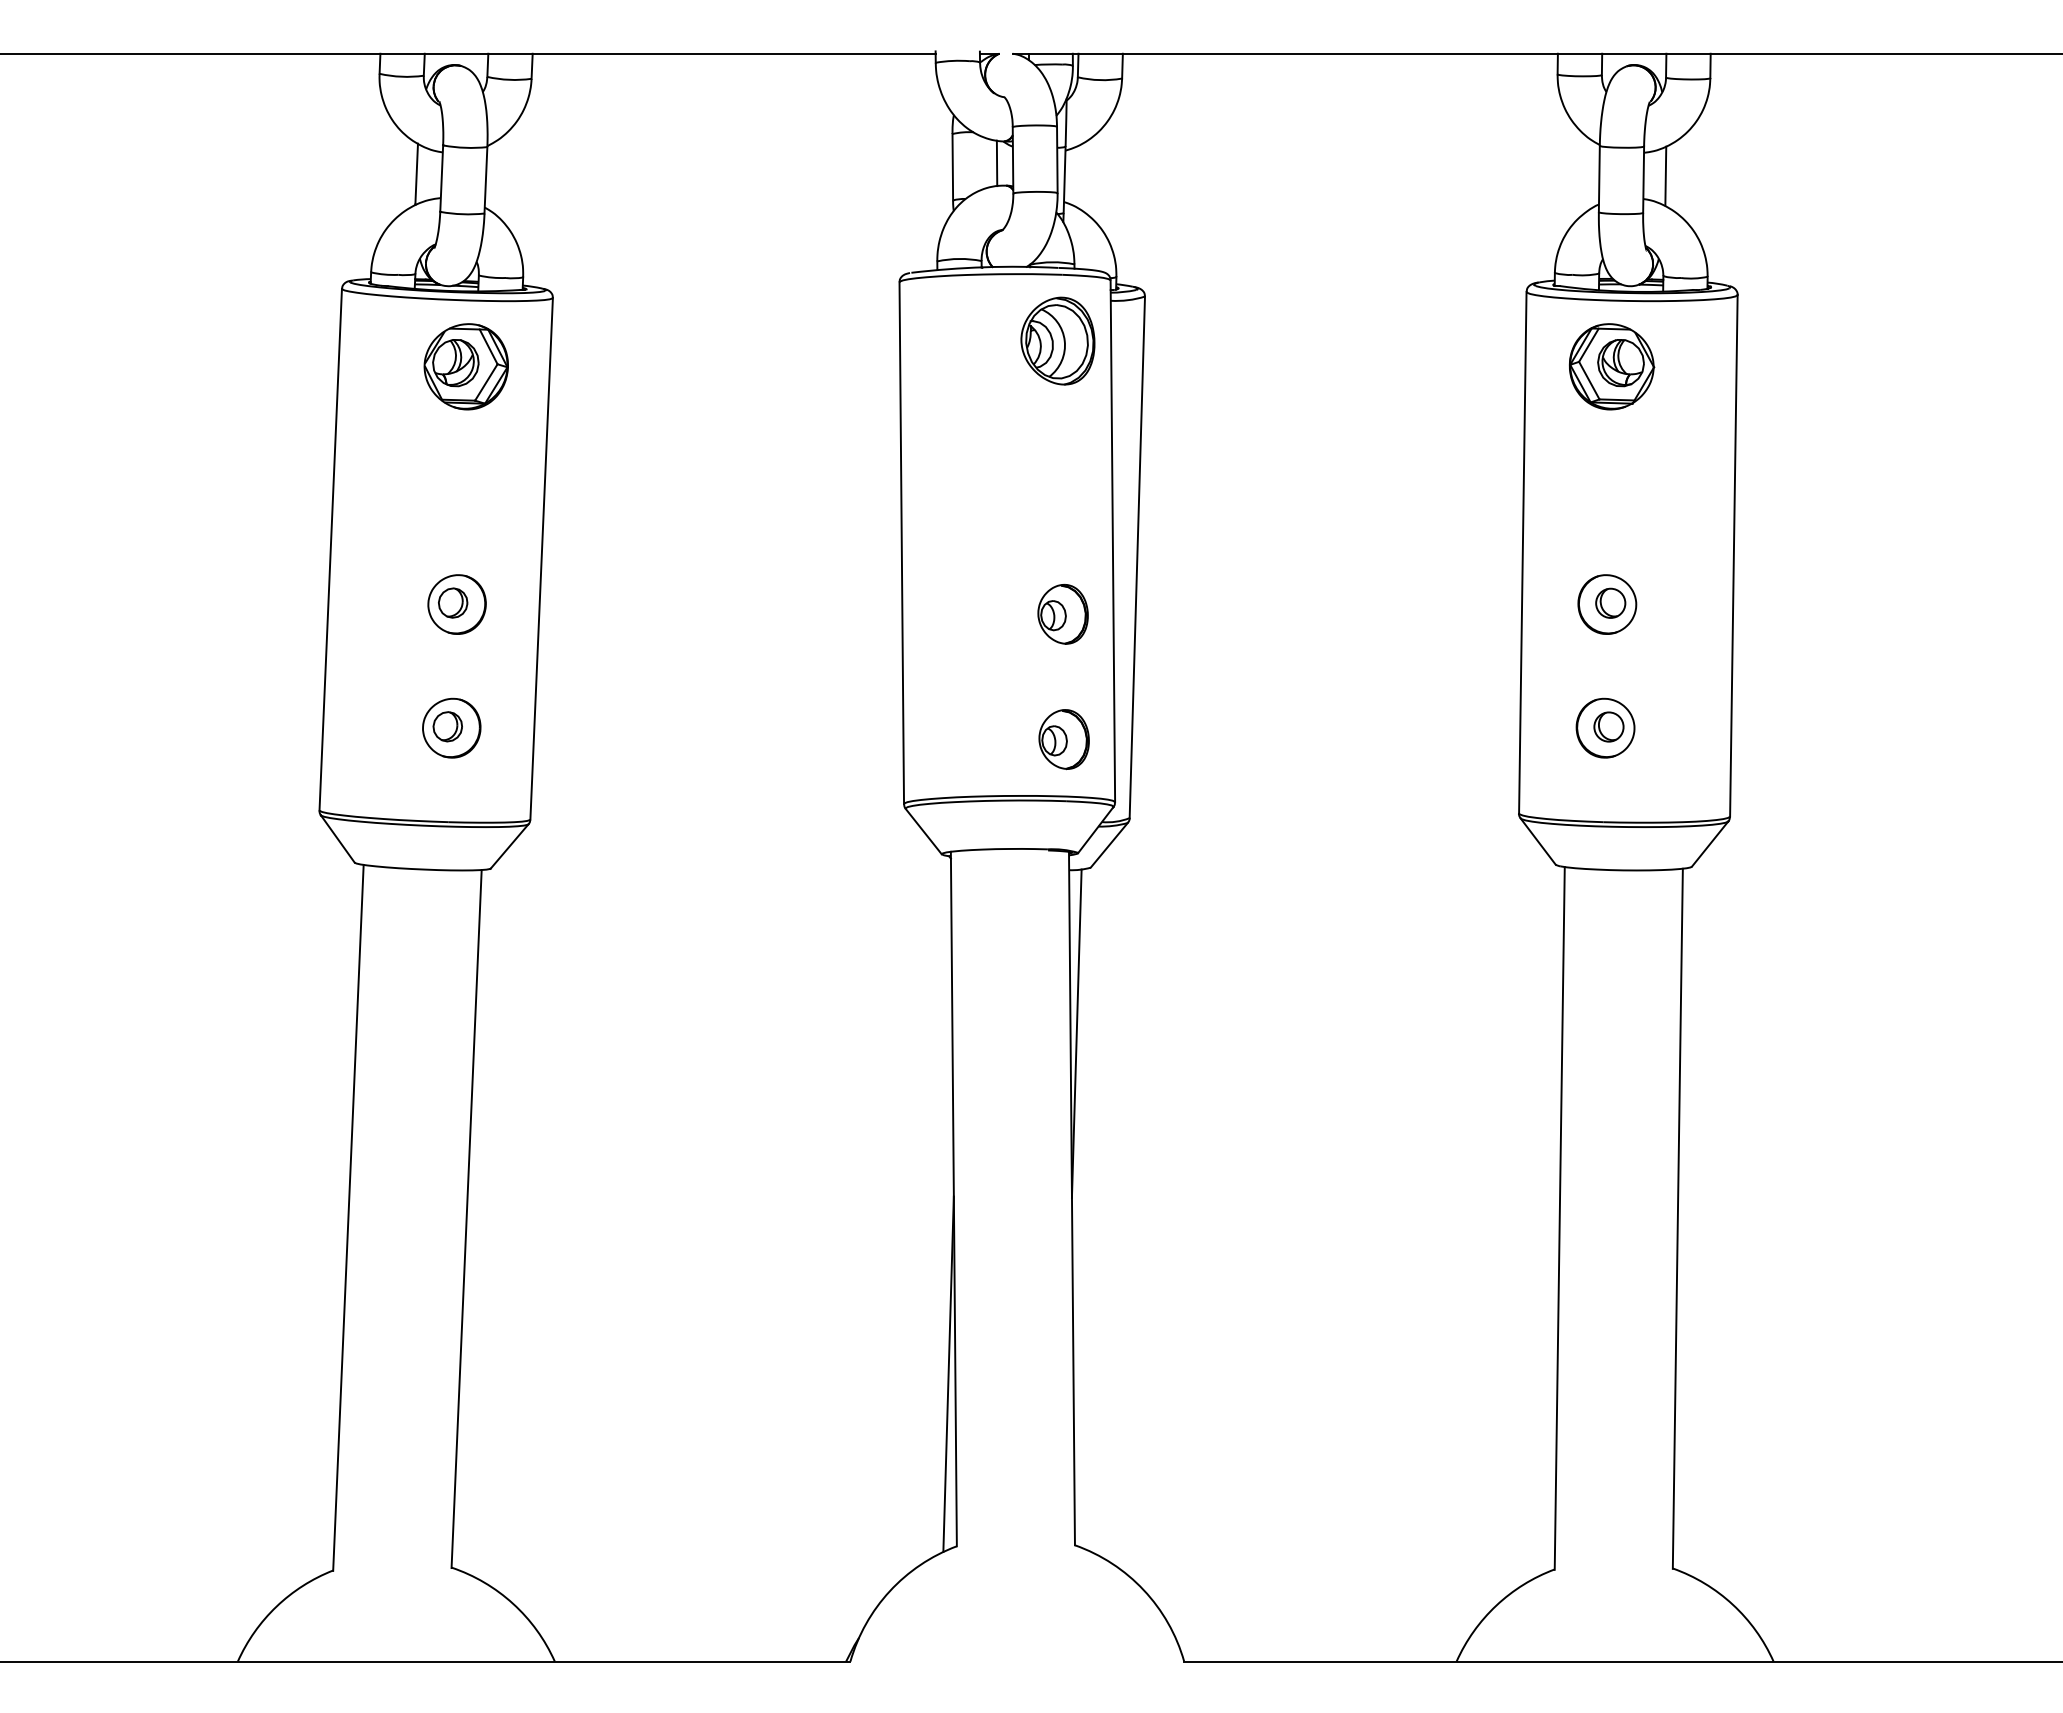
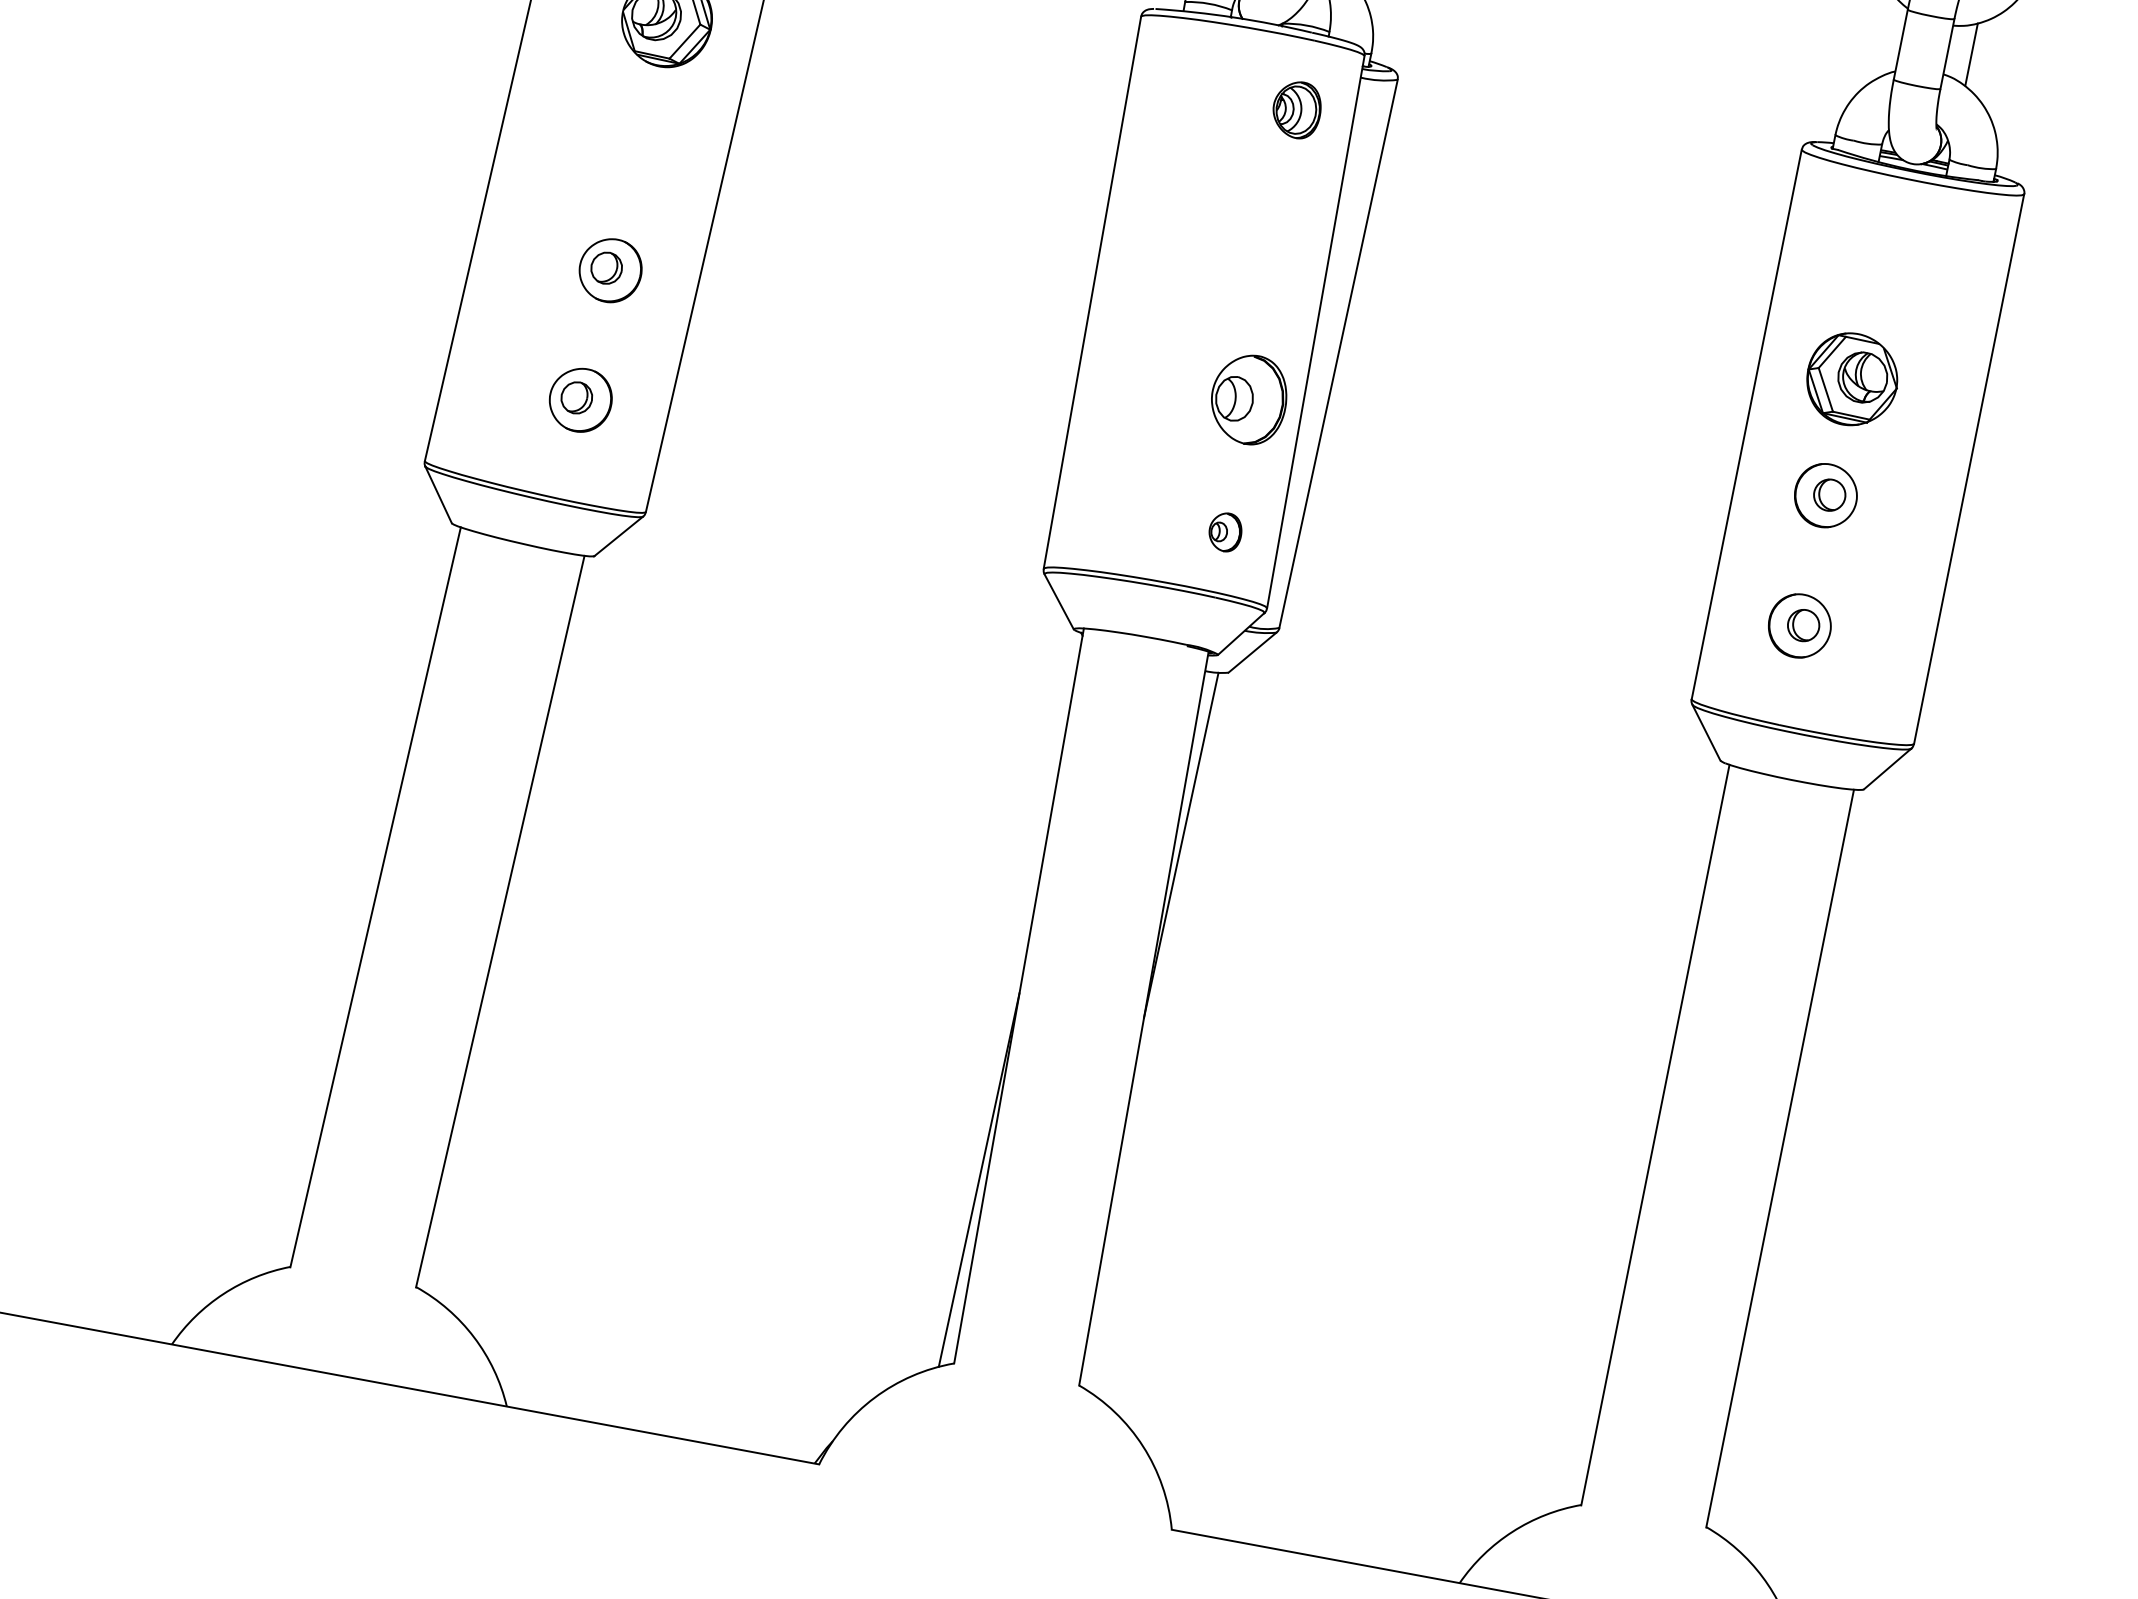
part: (1057, 340) -> (1296, 109), size x0.6
part: (1612, 366) -> (1853, 379), moved
part: (1062, 614) -> (1248, 399), size x1.4
part: (1063, 739) -> (1224, 531), size x0.6

